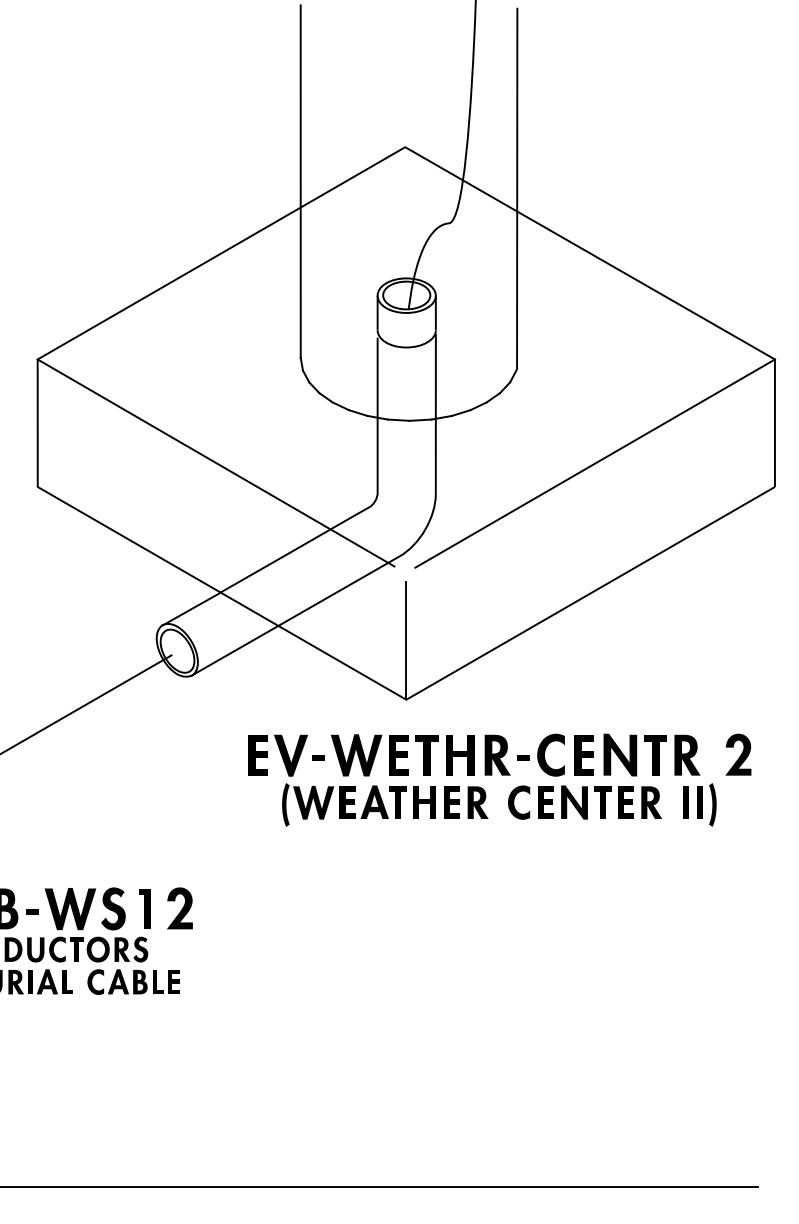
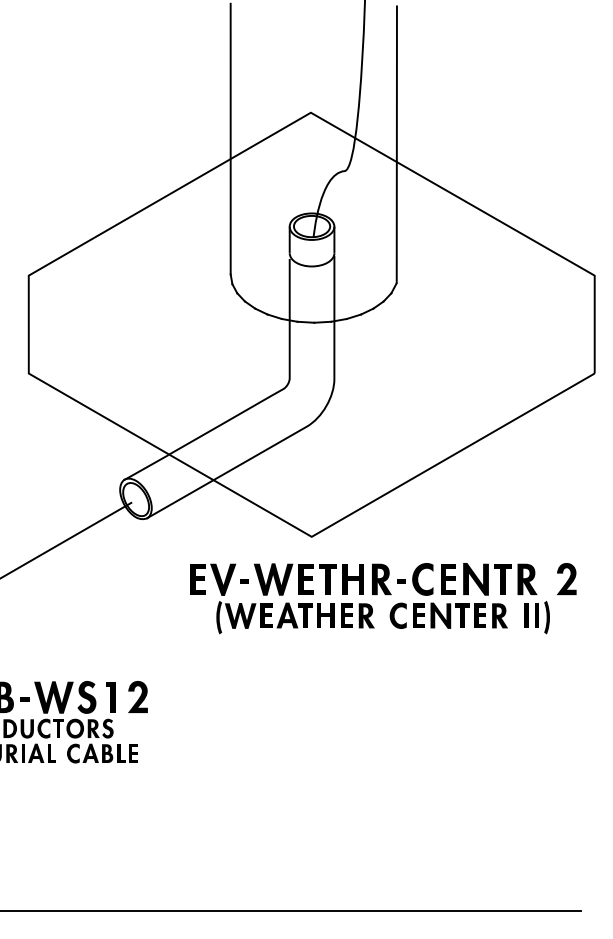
line: (215, 462) -> (165, 354), removed
line: (594, 463) -> (456, 355), removed
line: (406, 639) -> (311, 490), removed

